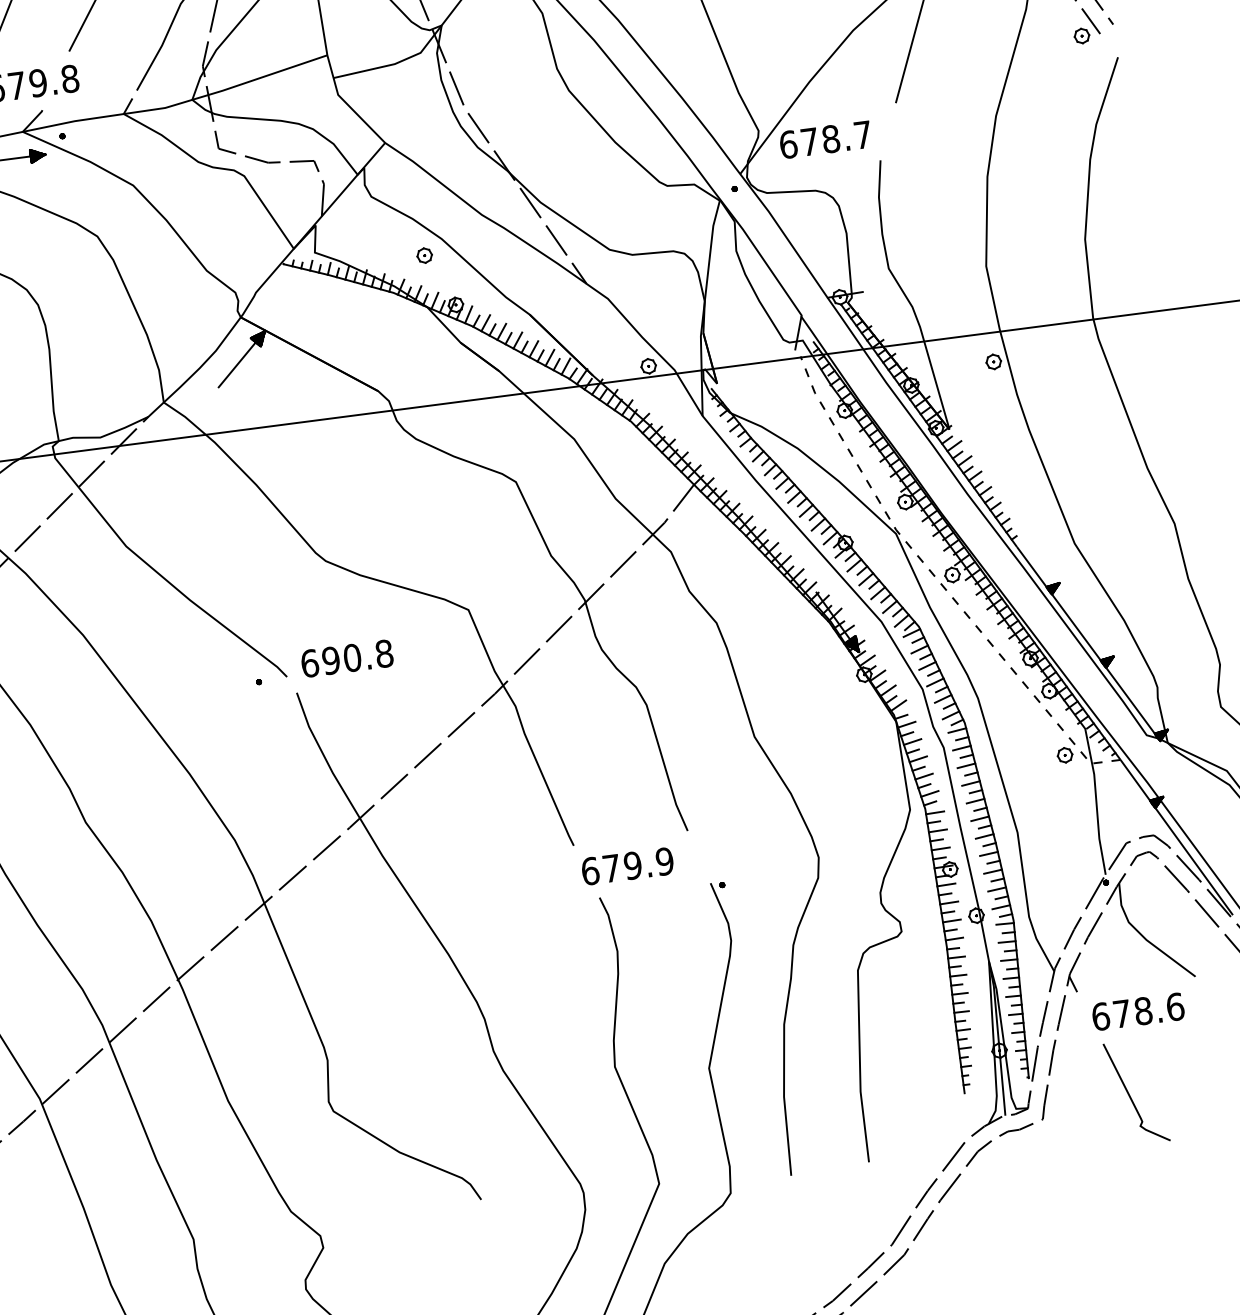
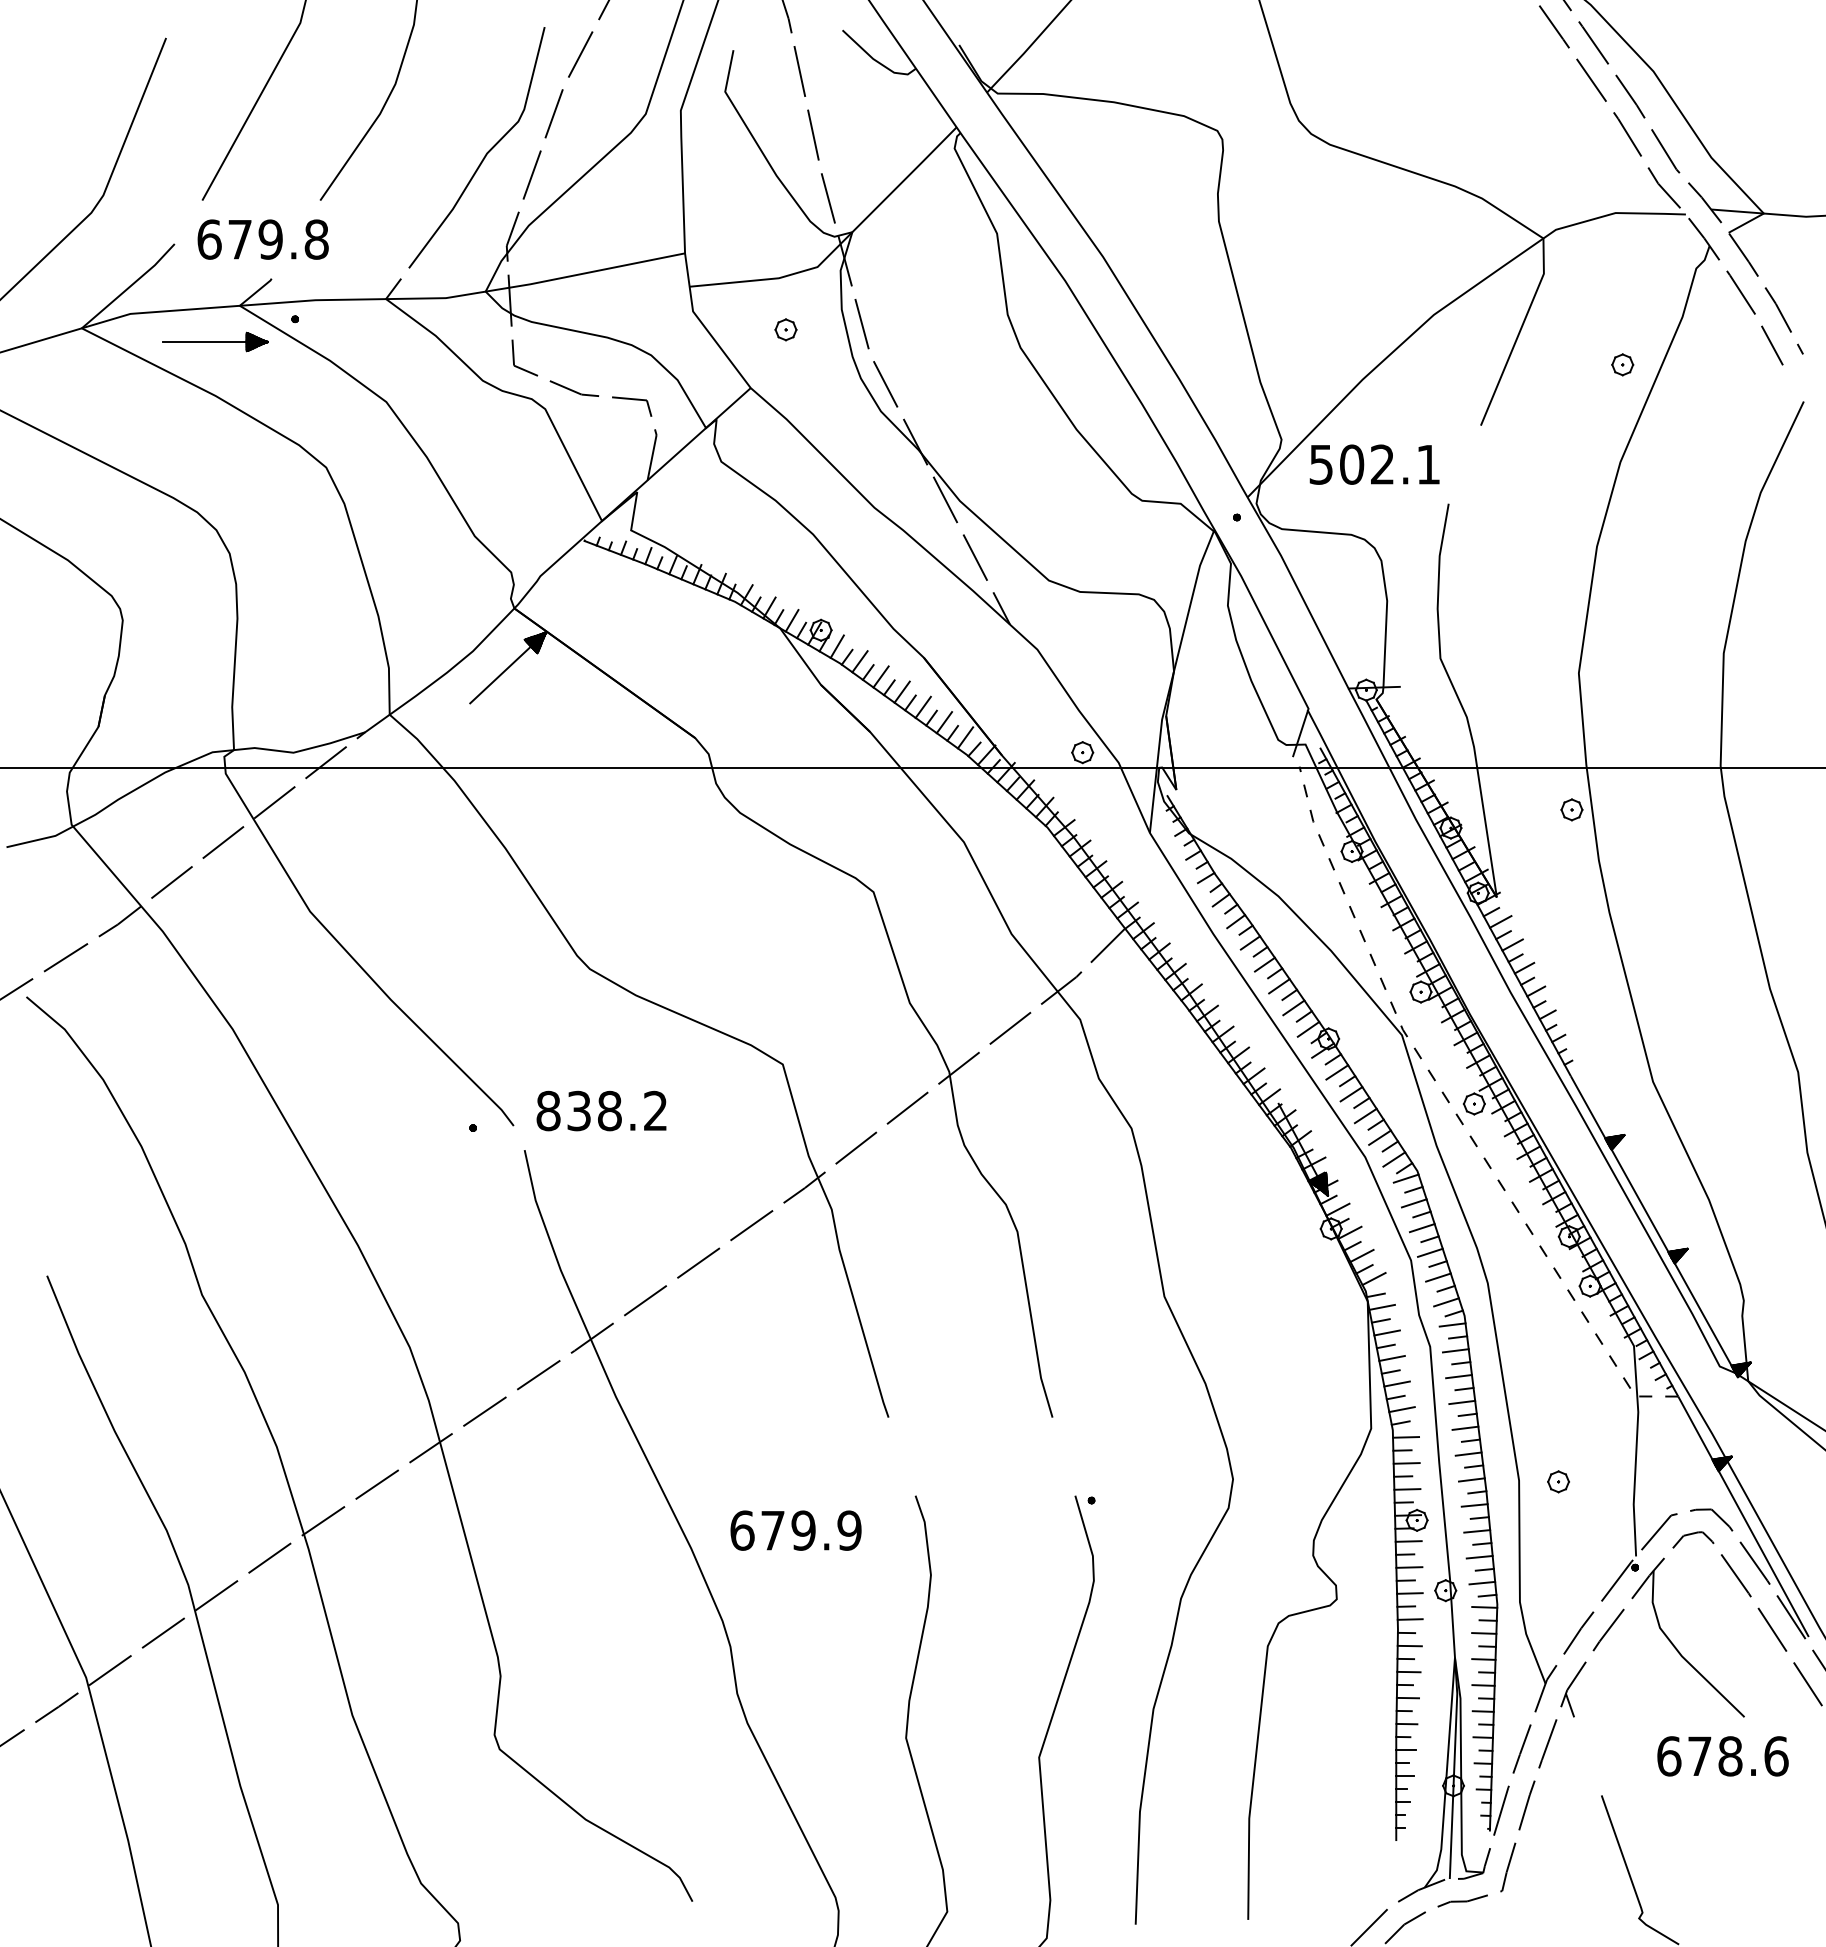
part: (1081, 35) -> (1622, 364), moved
text: (825, 139) -> (1374, 464), 678.7 -> 502.1
part: (424, 255) -> (785, 329), moved
text: (346, 658) -> (601, 1110), 690.8 -> 838.2
part: (1065, 755) -> (1558, 1481), moved
text: (627, 866) -> (795, 1530), moved
text: (1137, 1011) -> (1722, 1756), moved

